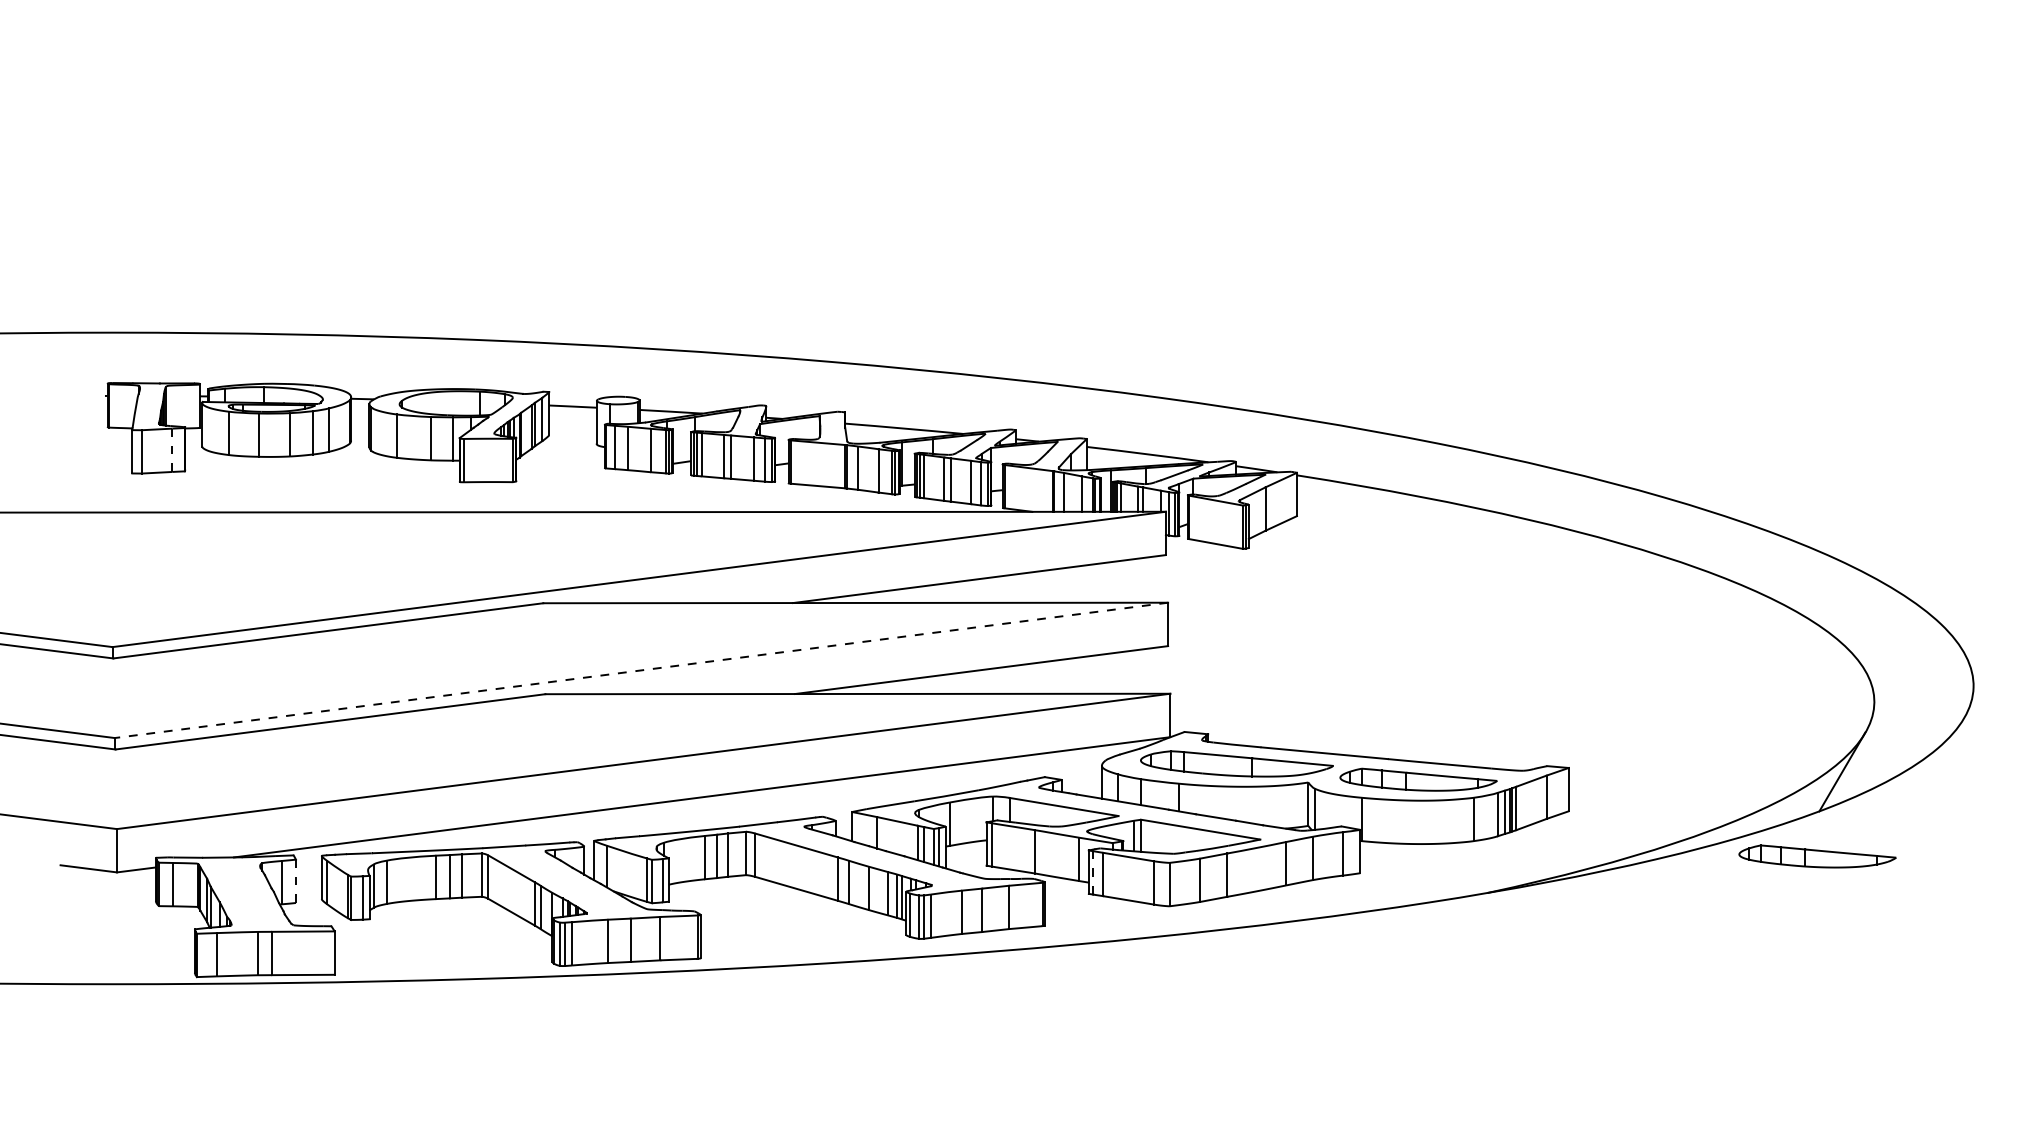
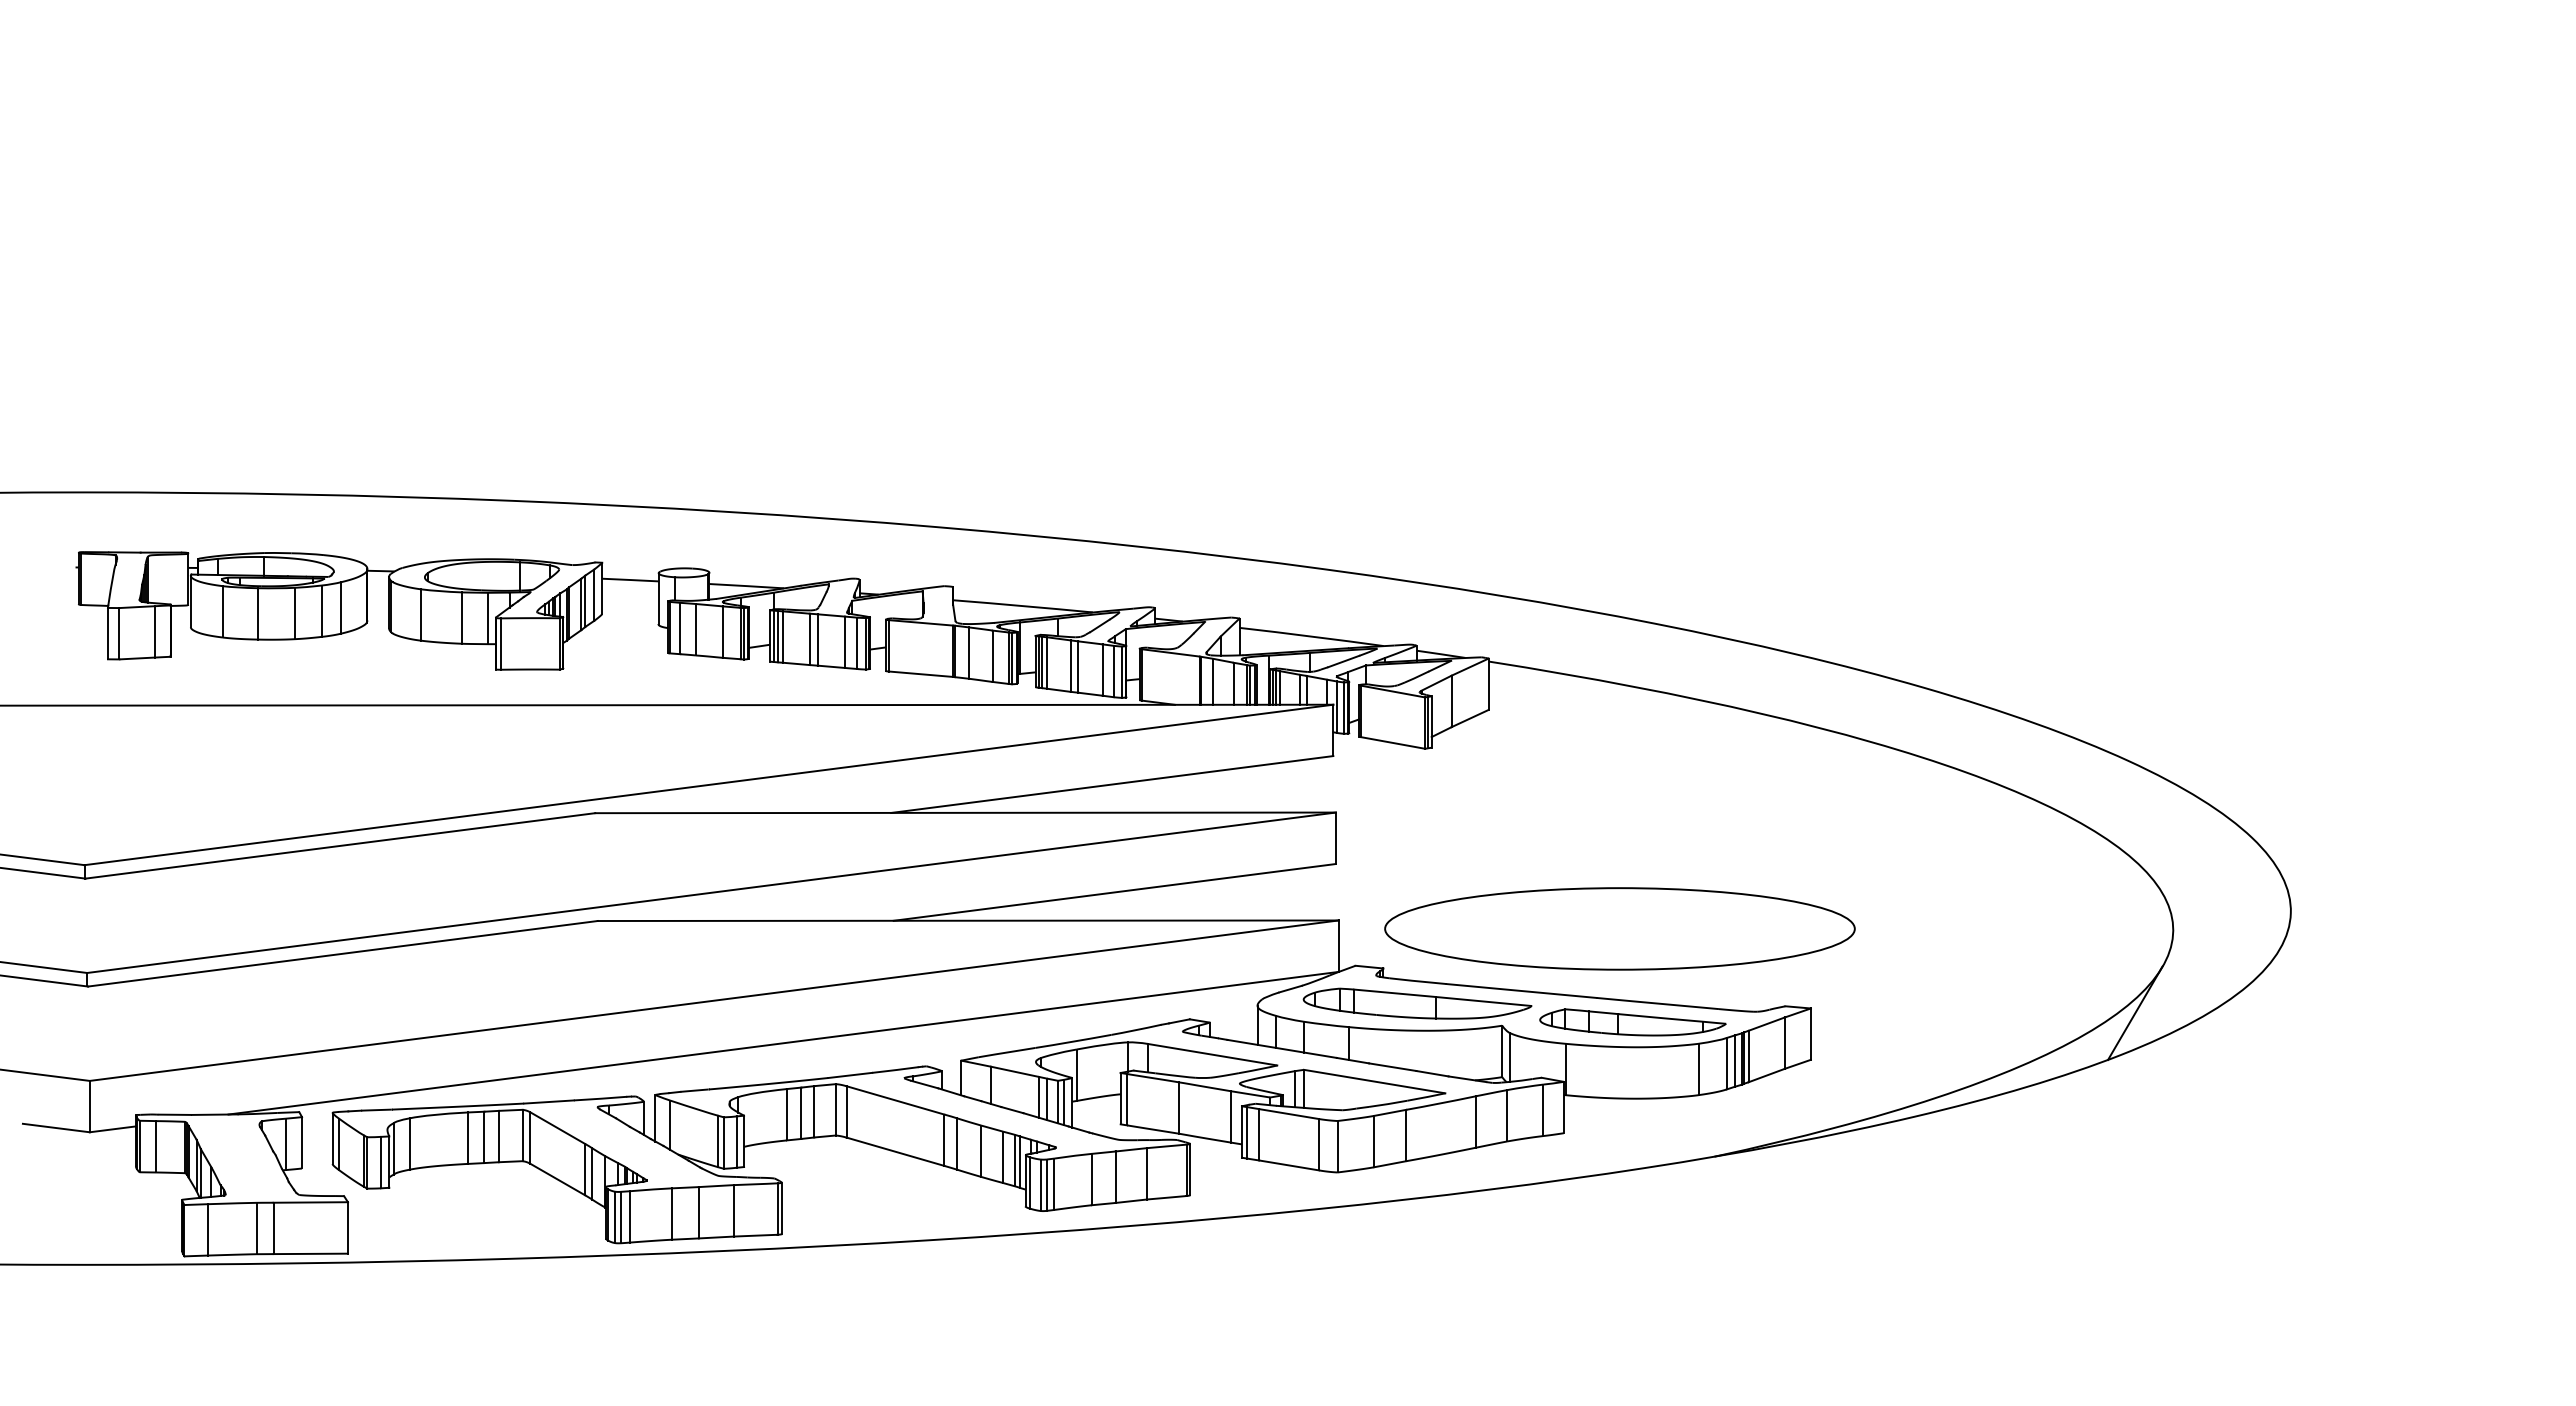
line: (172, 450) -> (155, 631), dashed -> solid
line: (641, 670) -> (711, 892), dashed -> solid
part: (1407, 700) -> (1619, 928), added
part: (1817, 856) -> (2105, 1113), removed
line: (1093, 872) -> (1247, 1132), dashed -> solid
line: (296, 881) -> (302, 1142), dashed -> solid

